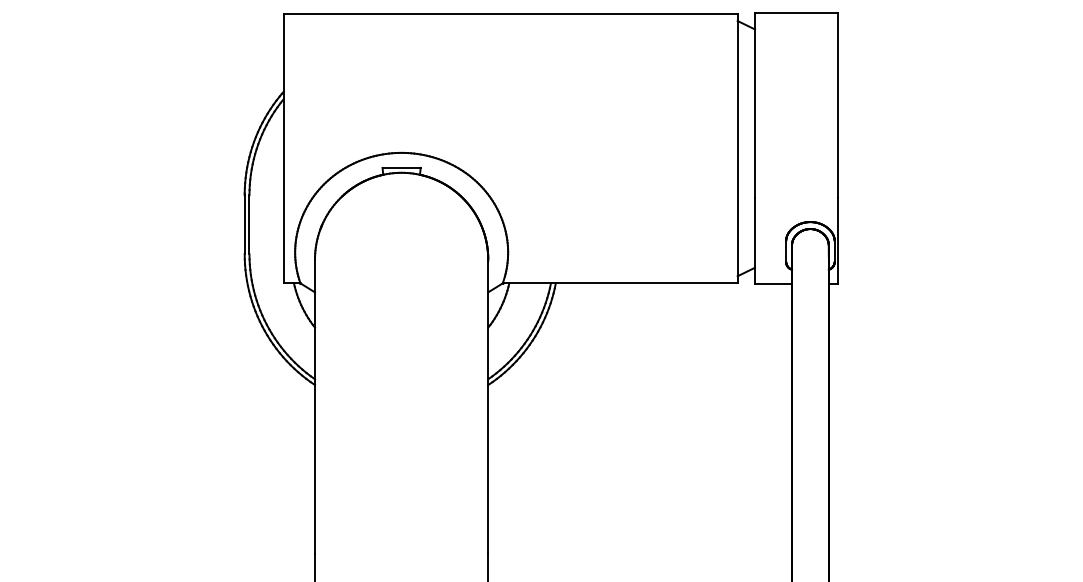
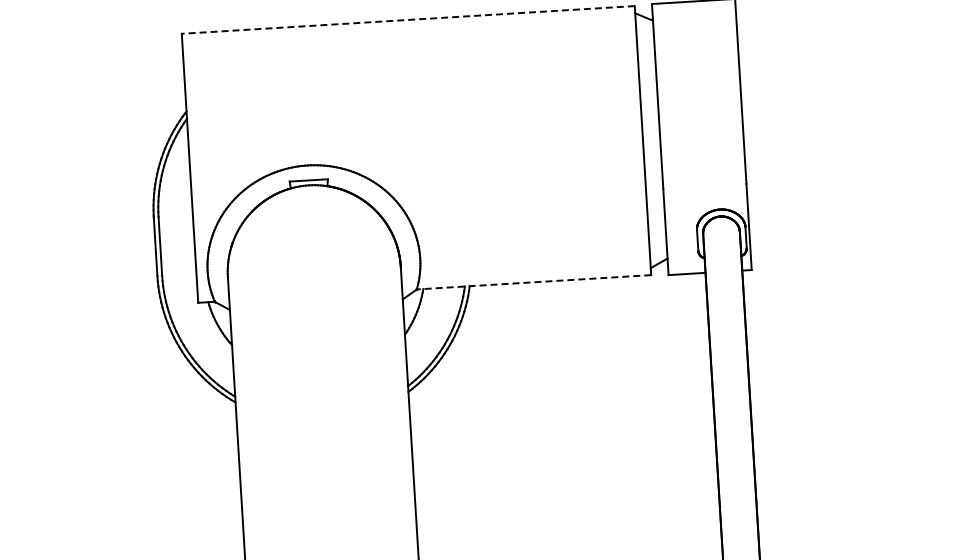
line: (510, 13) -> (408, 19), solid -> dashed
line: (619, 283) -> (533, 282), solid -> dashed

